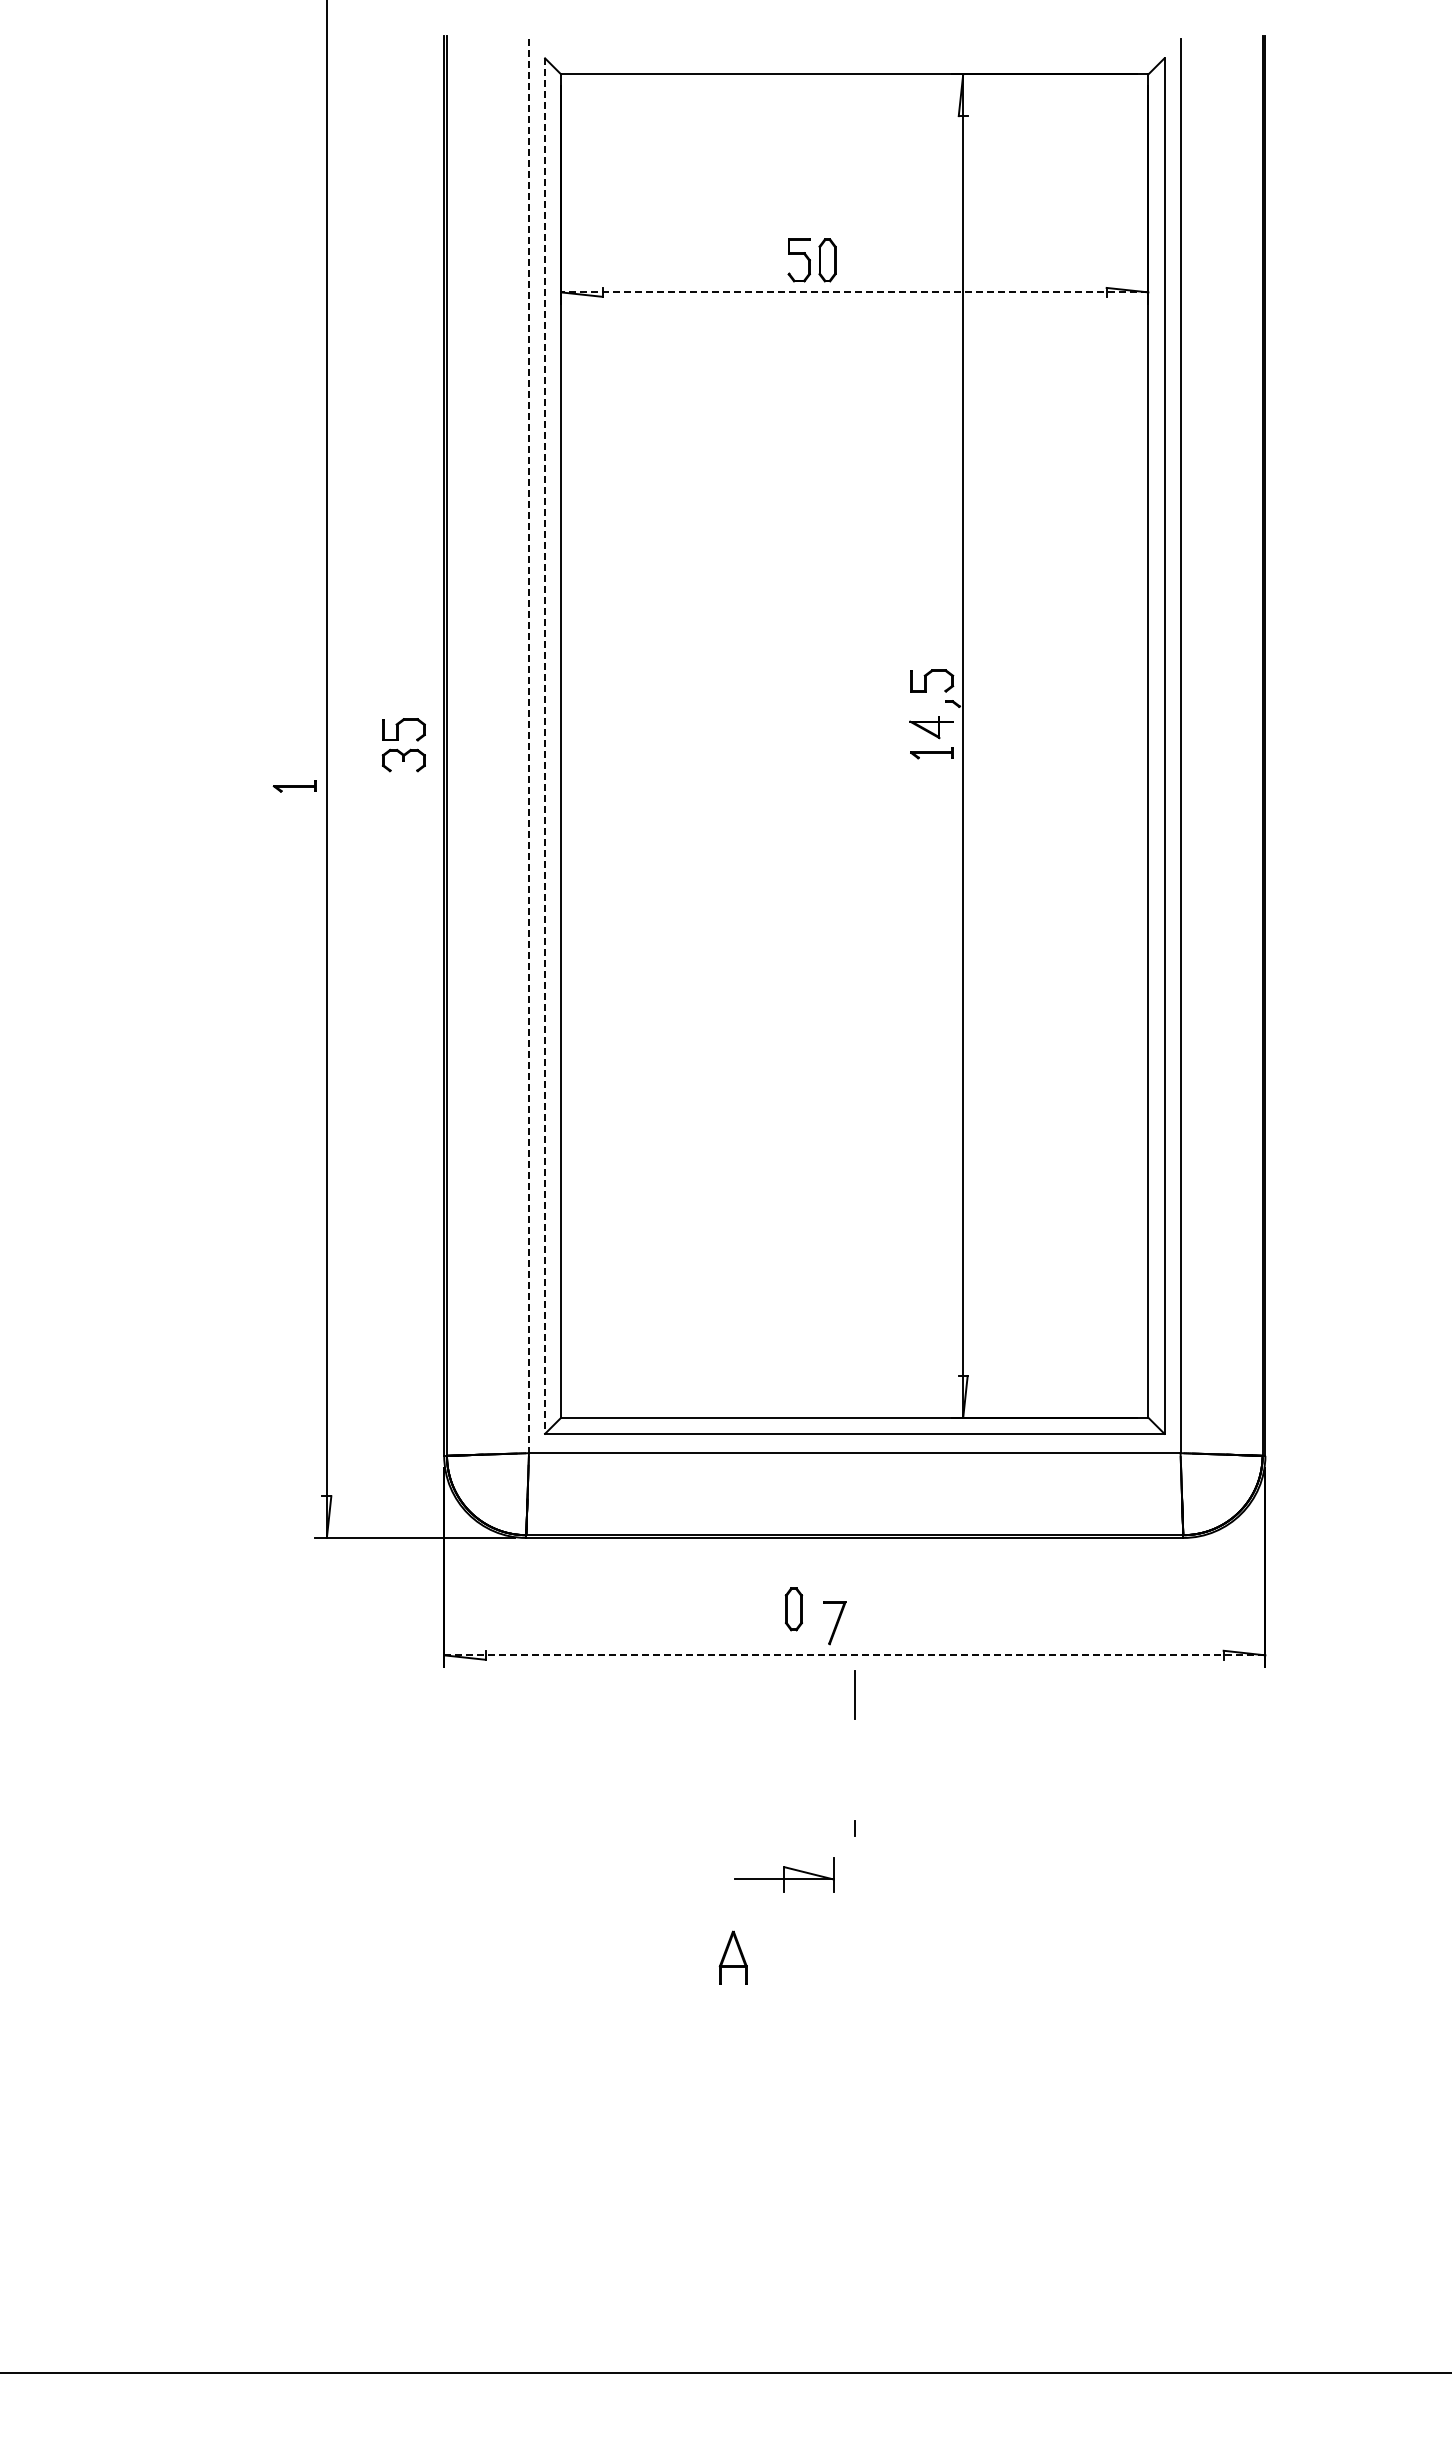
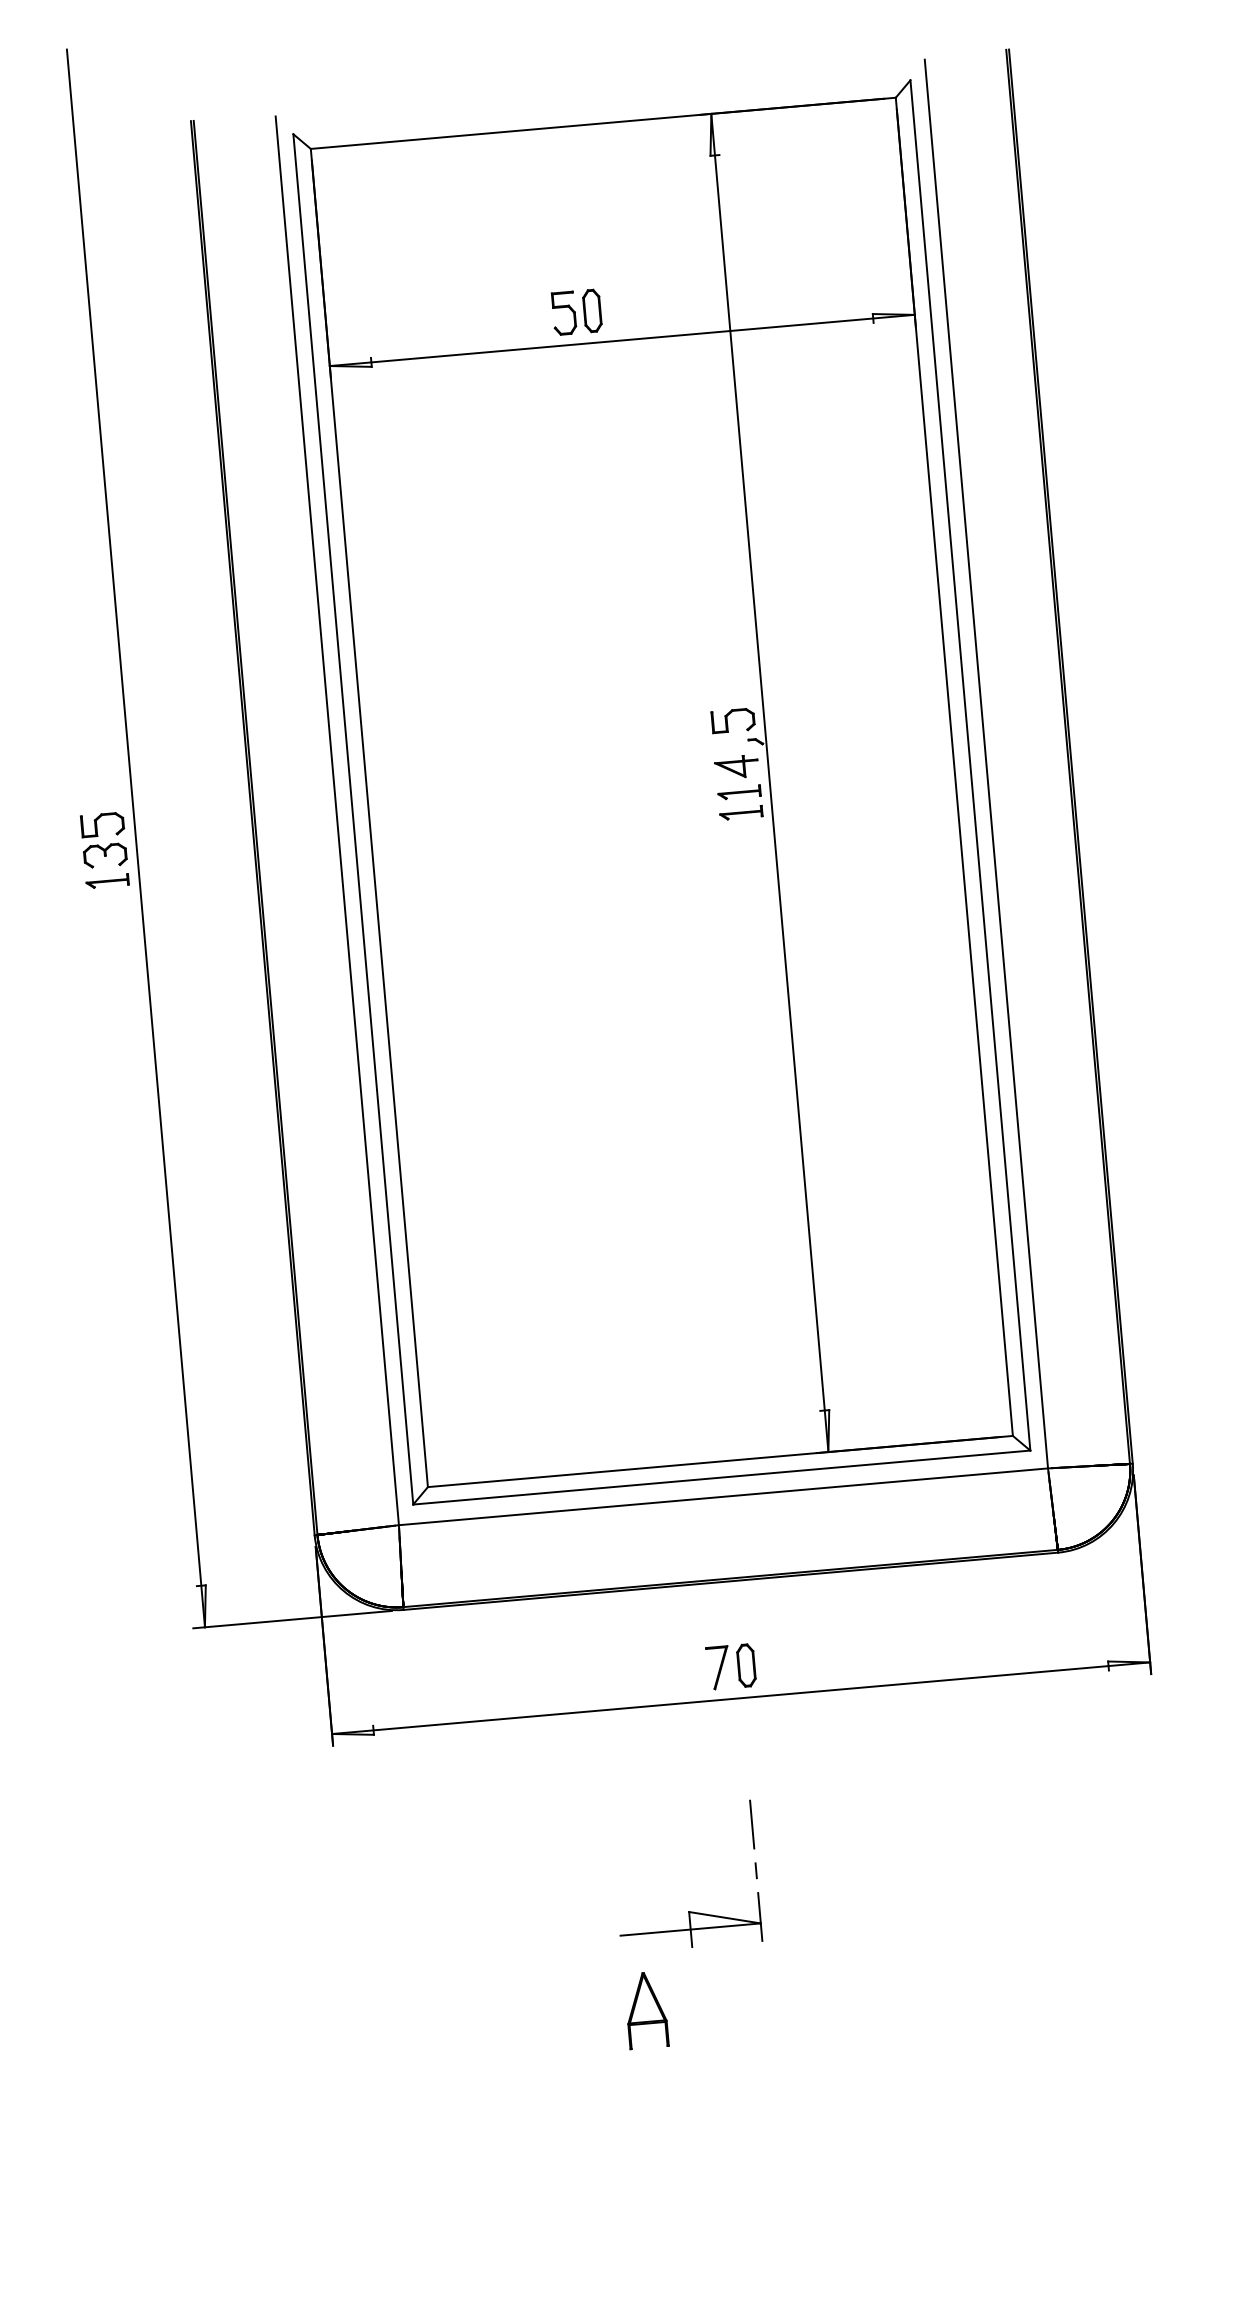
line: (854, 292) -> (622, 340), dashed -> solid
line: (529, 746) -> (337, 821), dashed -> solid
line: (545, 746) -> (353, 819), dashed -> solid
part: (401, 751) -> (102, 846), moved
part: (931, 773) -> (740, 813), added
part: (793, 1609) -> (746, 1665), moved
line: (854, 1655) -> (740, 1698), dashed -> solid
line: (854, 1694) -> (751, 1823), moved
part: (784, 1874) -> (690, 1922), size x1.43
part: (733, 1957) -> (646, 2009), size x1.43

